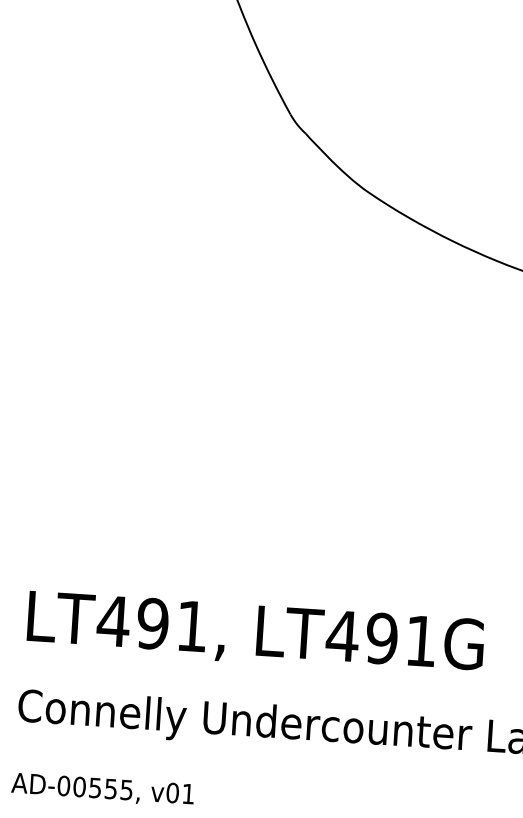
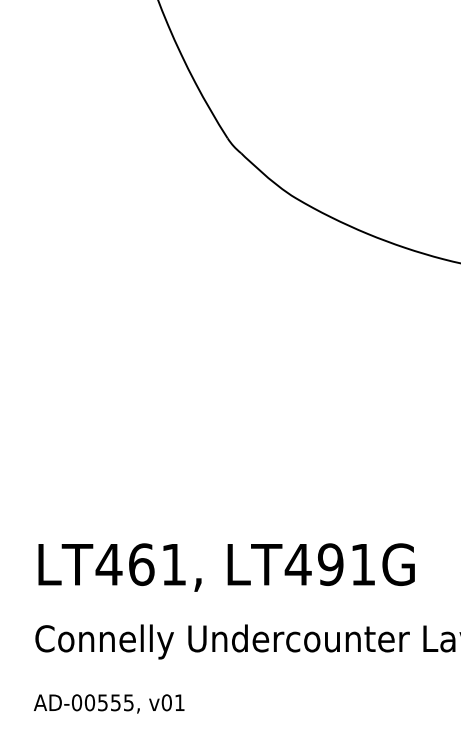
text: (152, 623) -> (141, 564), LT491, -> LT461,

